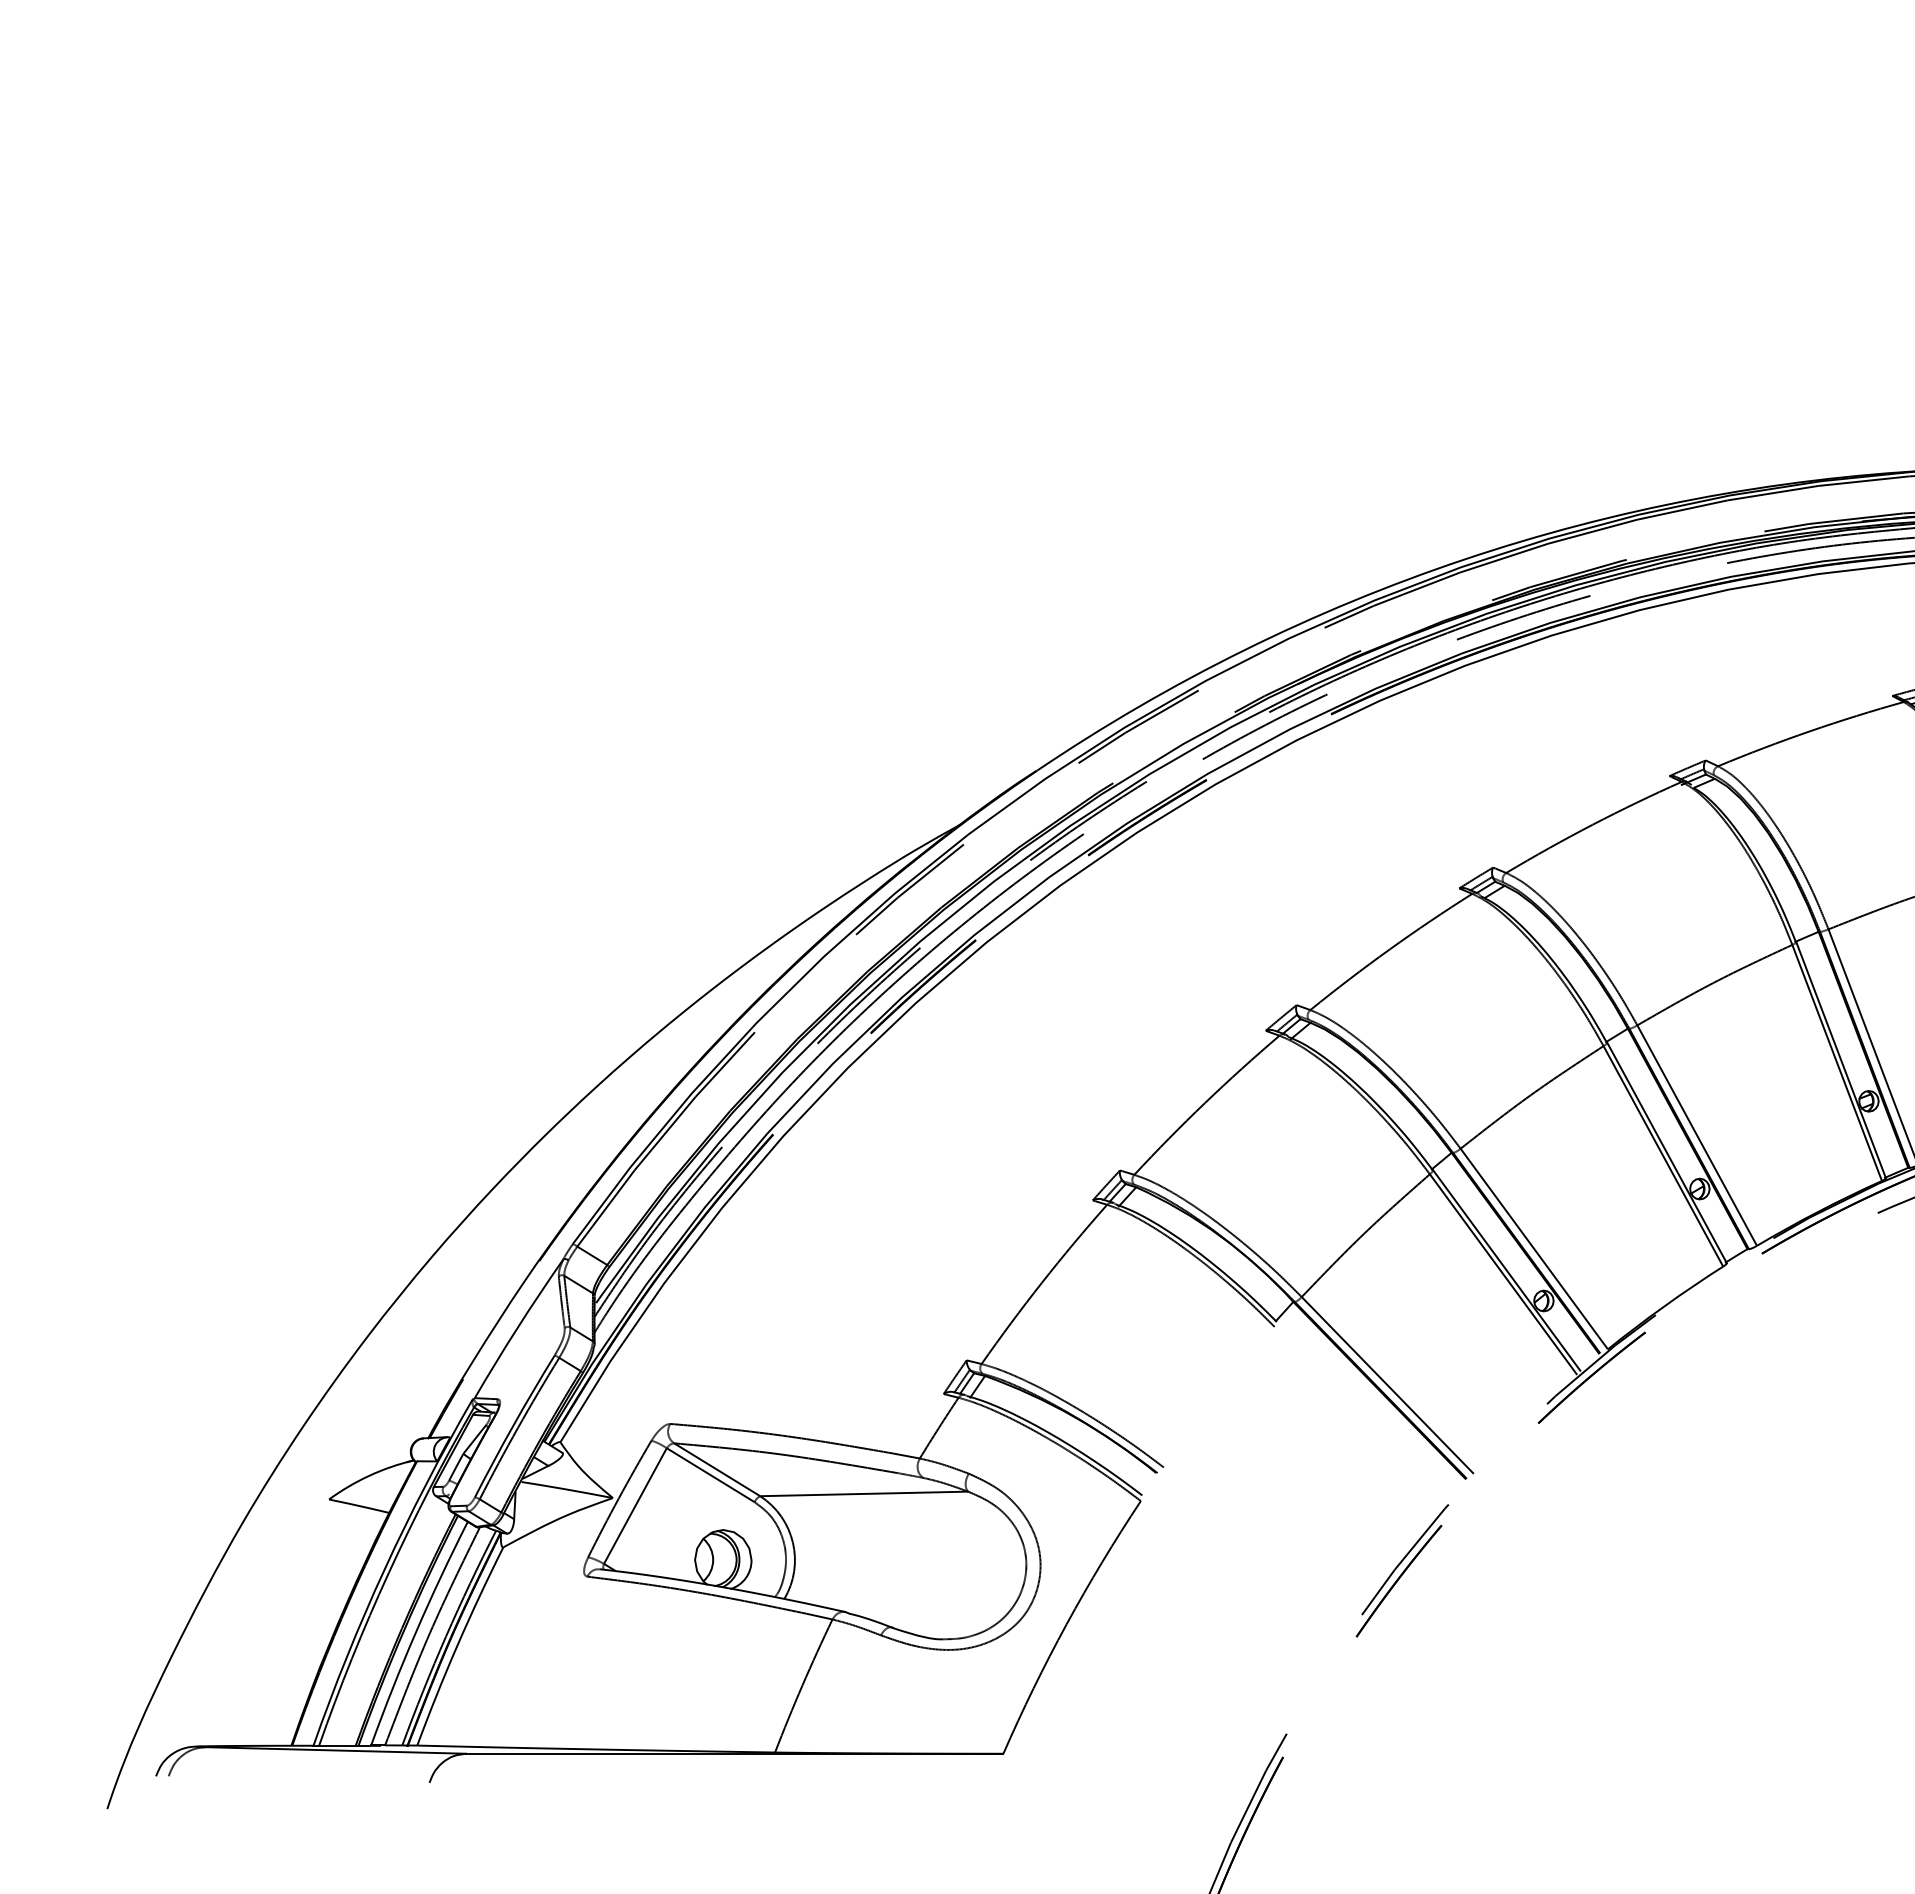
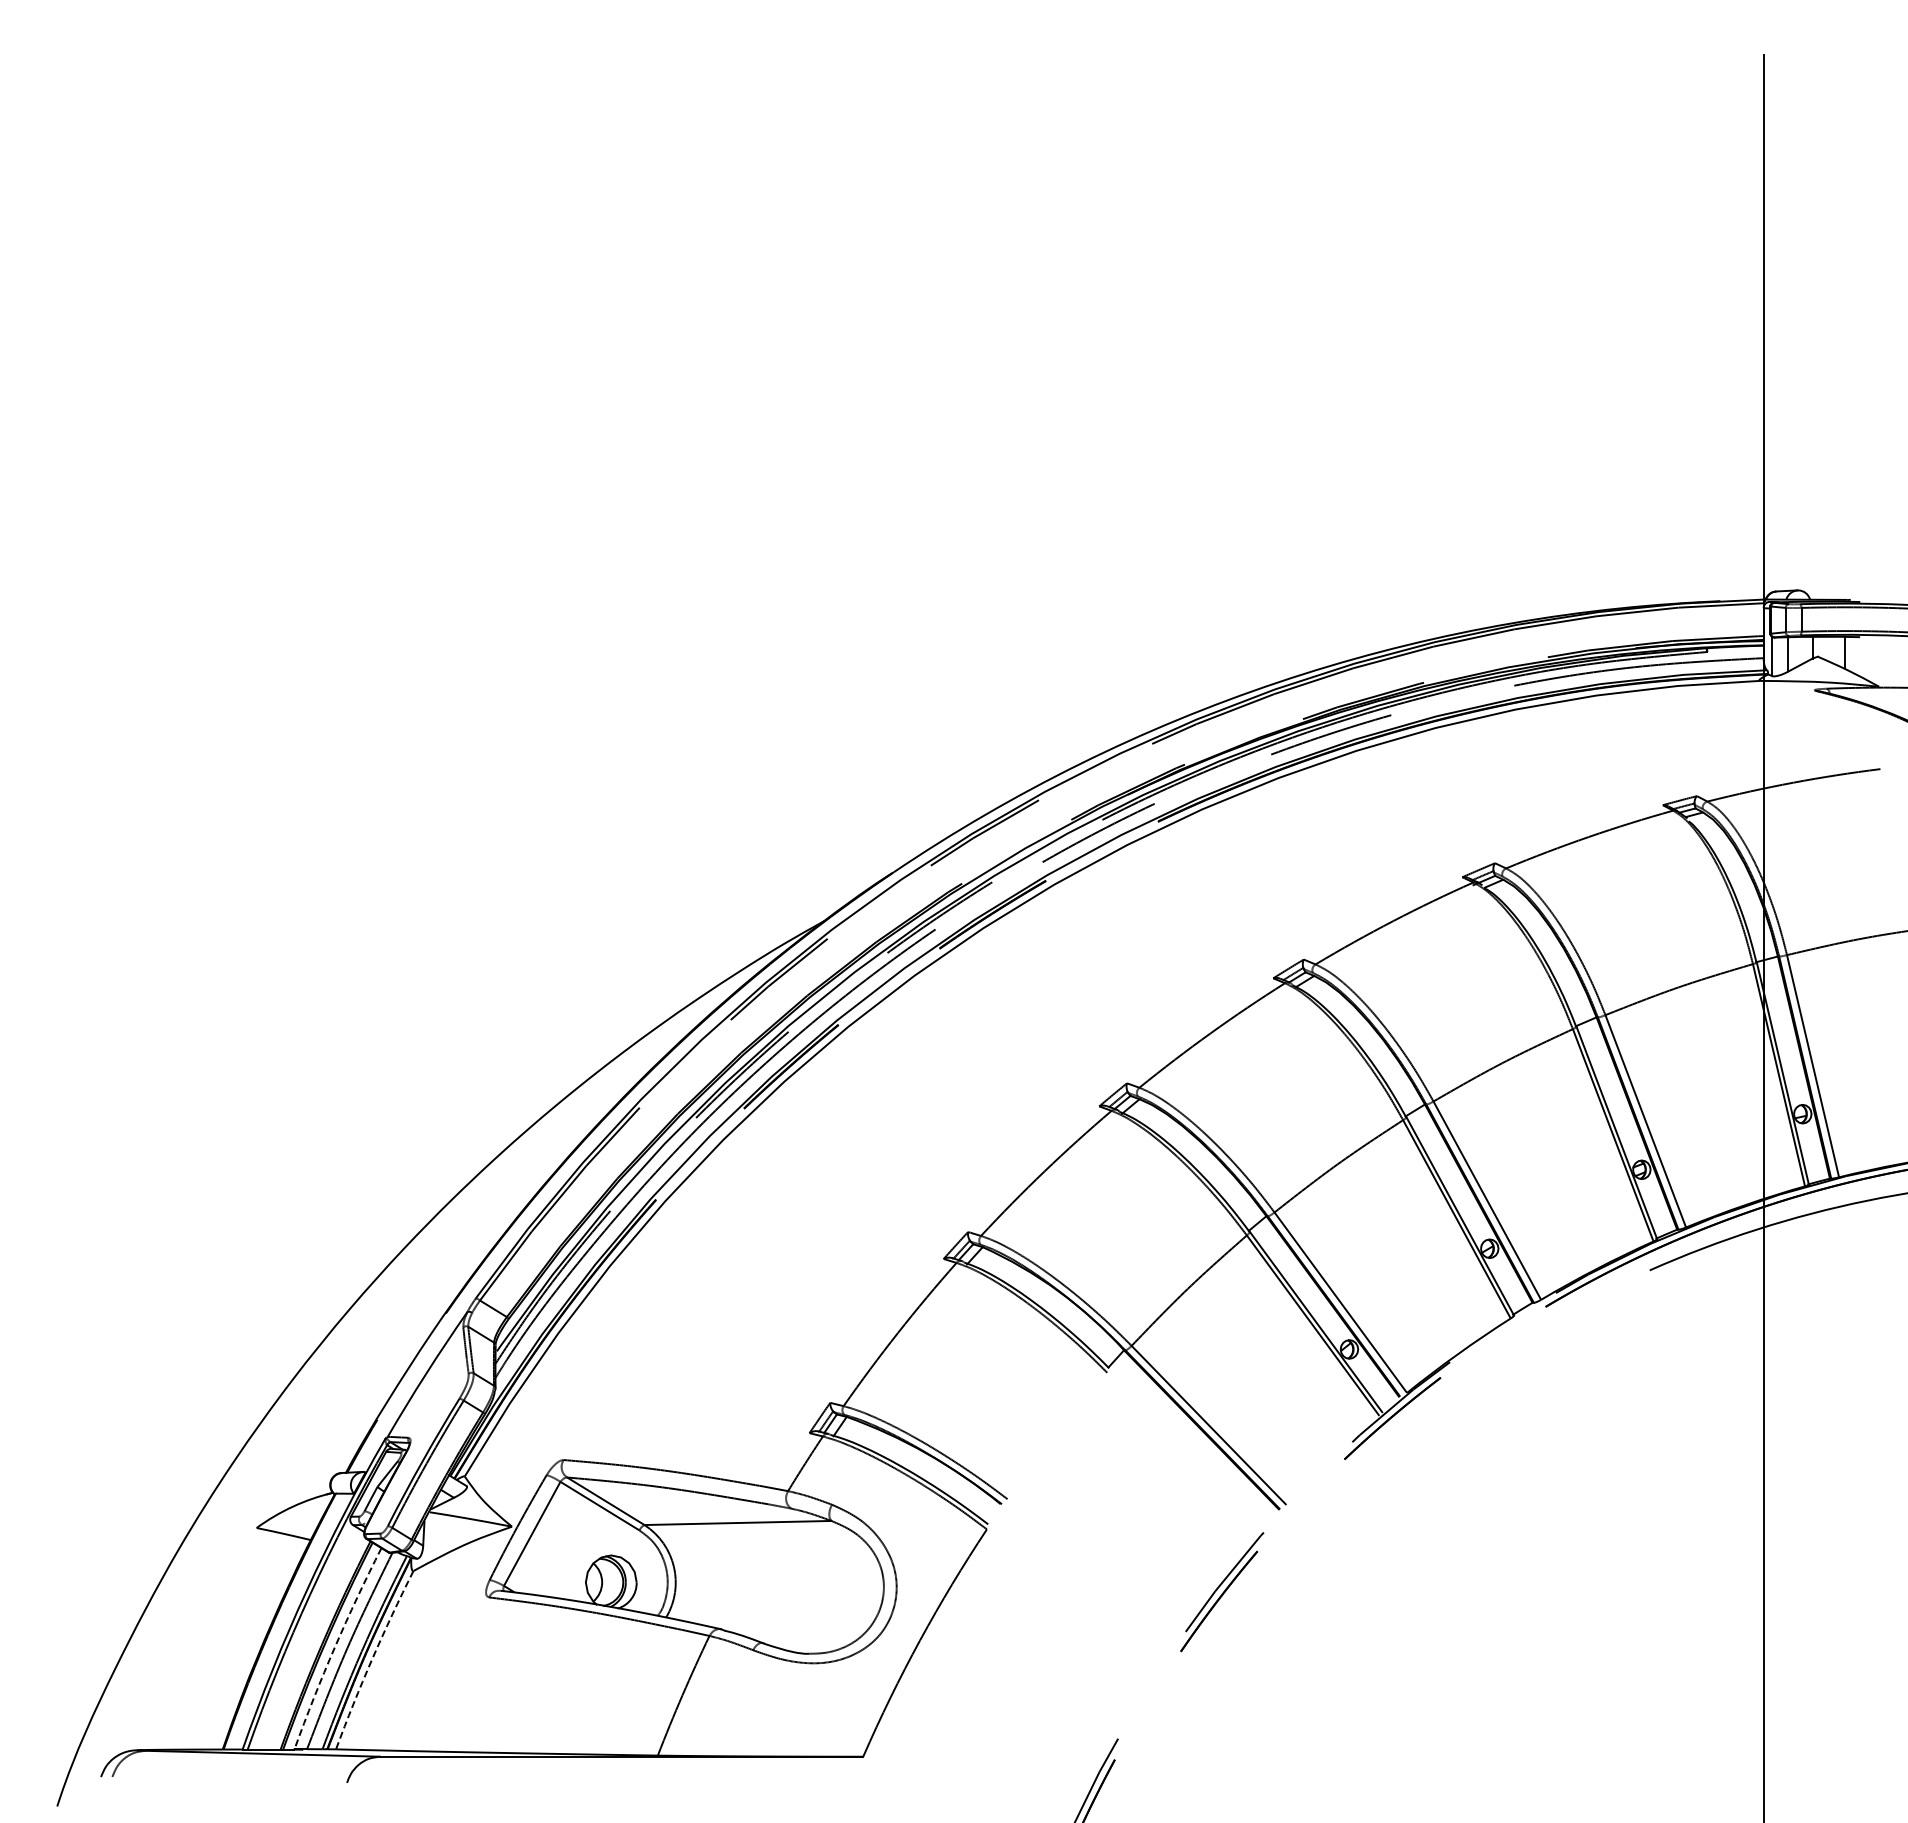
arc: (415, 1632) -> (334, 1647), solid -> dashed
arc: (457, 1645) -> (372, 1659), solid -> dashed

